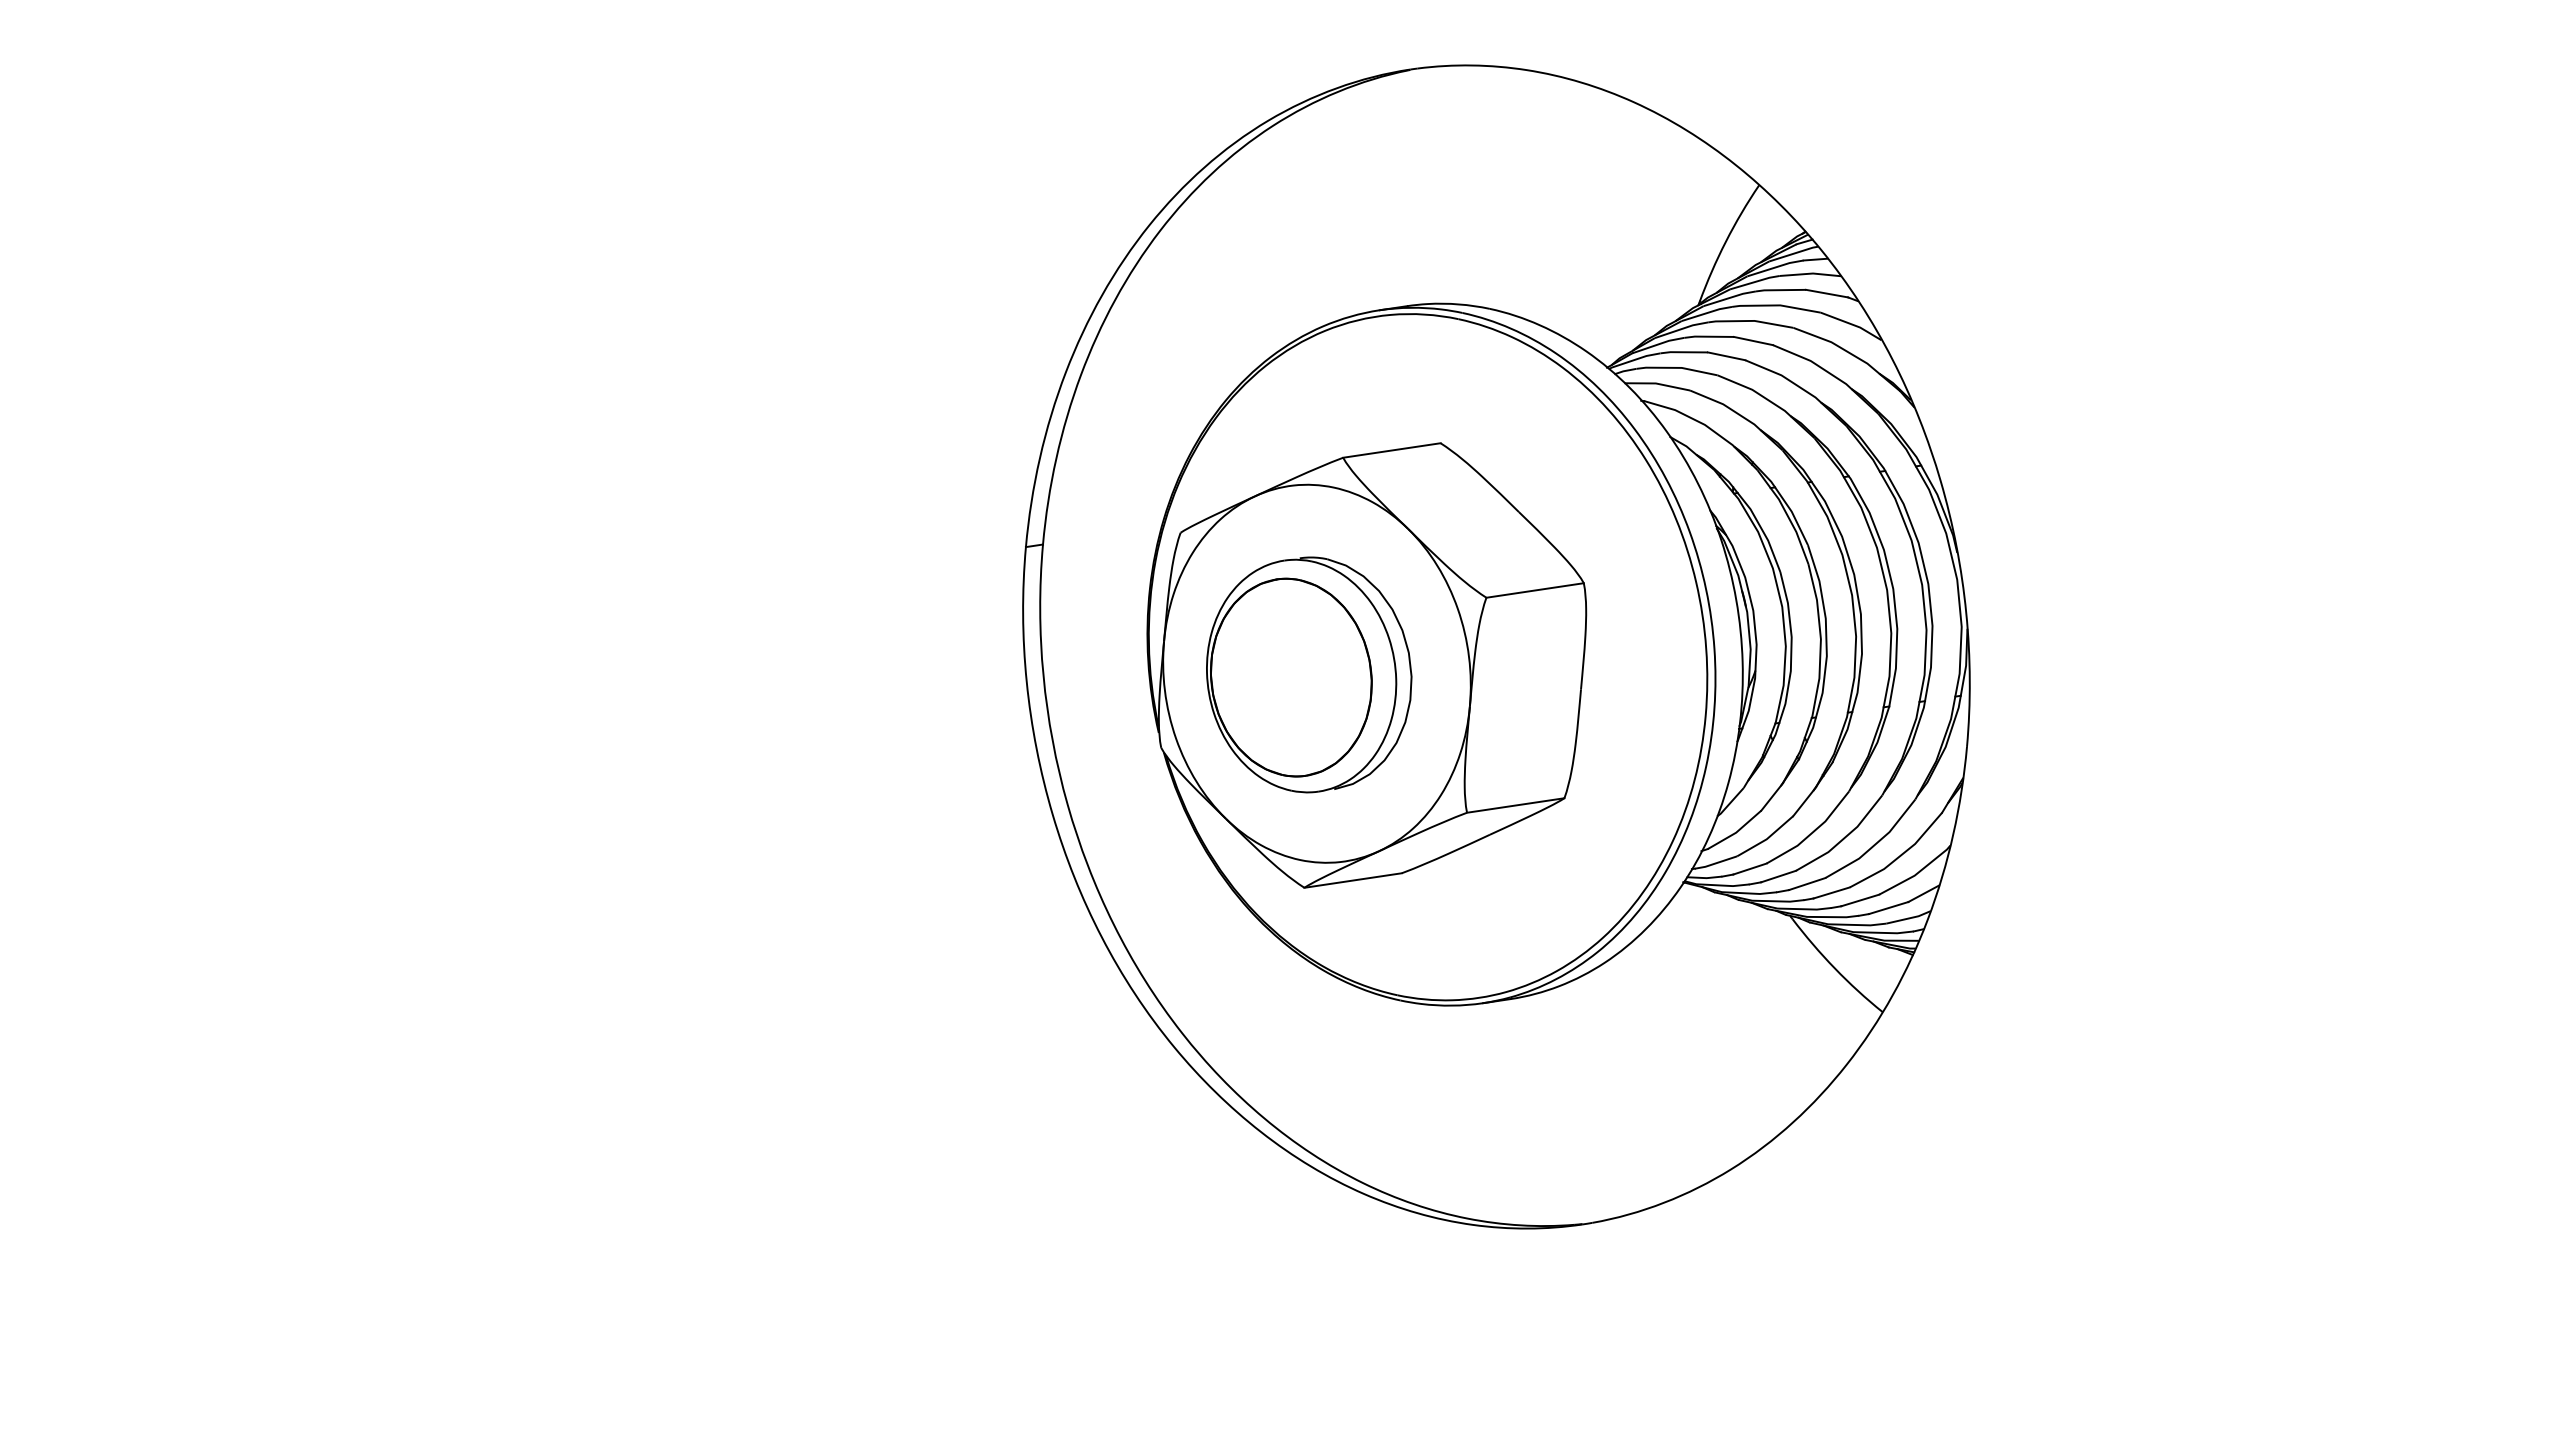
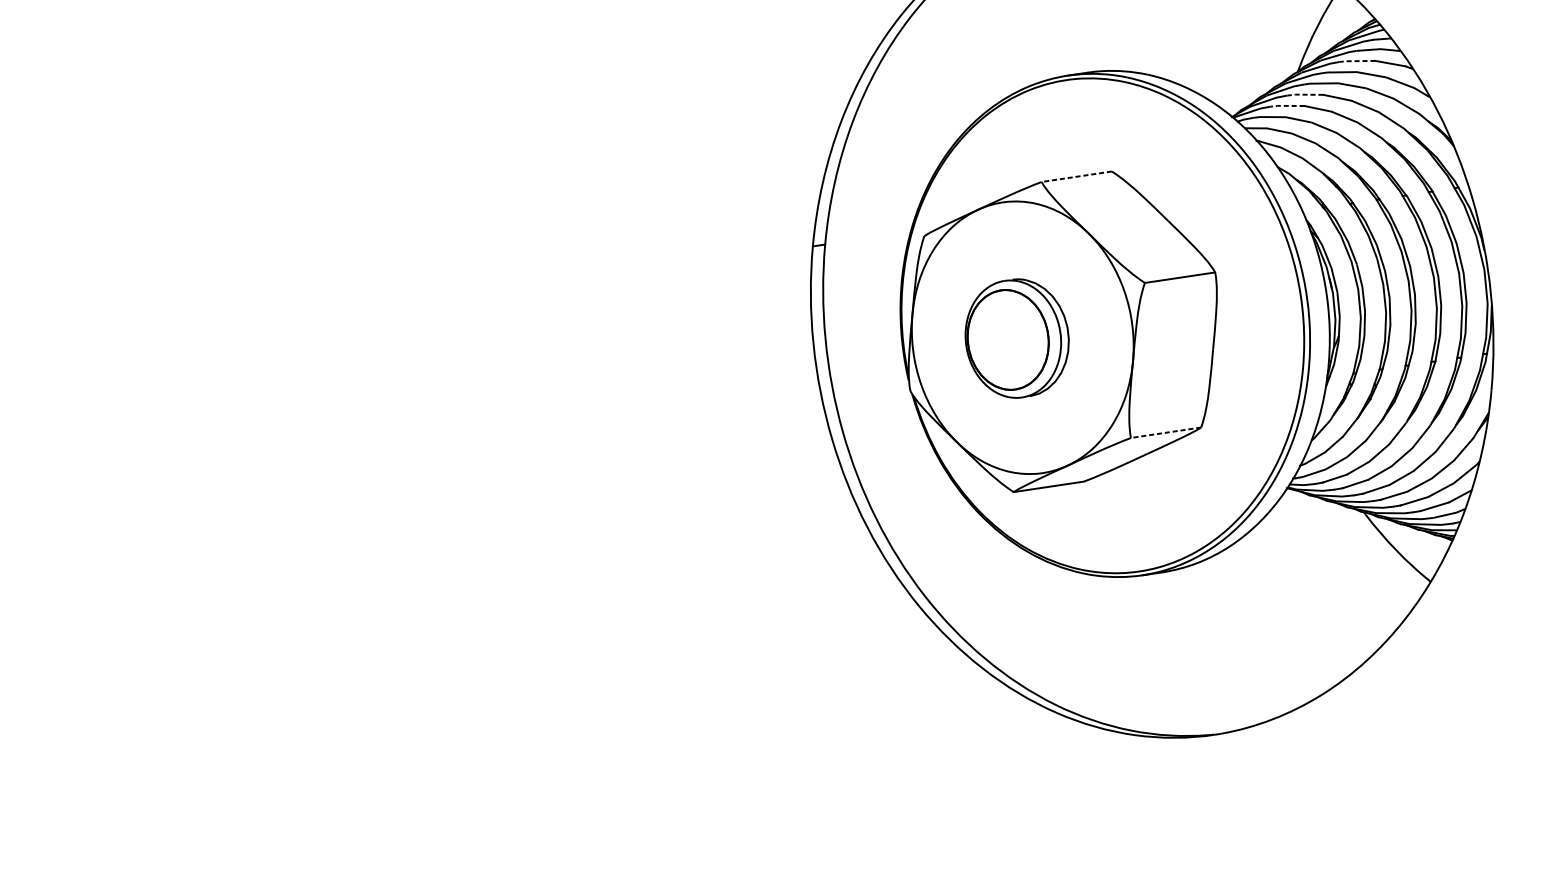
line: (1780, 290) -> (1356, 61), solid -> dashed
line: (1708, 336) -> (1305, 94), solid -> dashed
line: (1683, 352) -> (1287, 106), solid -> dashed
line: (1391, 450) -> (1076, 176), solid -> dashed
part: (1309, 674) -> (1017, 338), size x0.7
line: (1515, 805) -> (1165, 432), solid -> dashed

